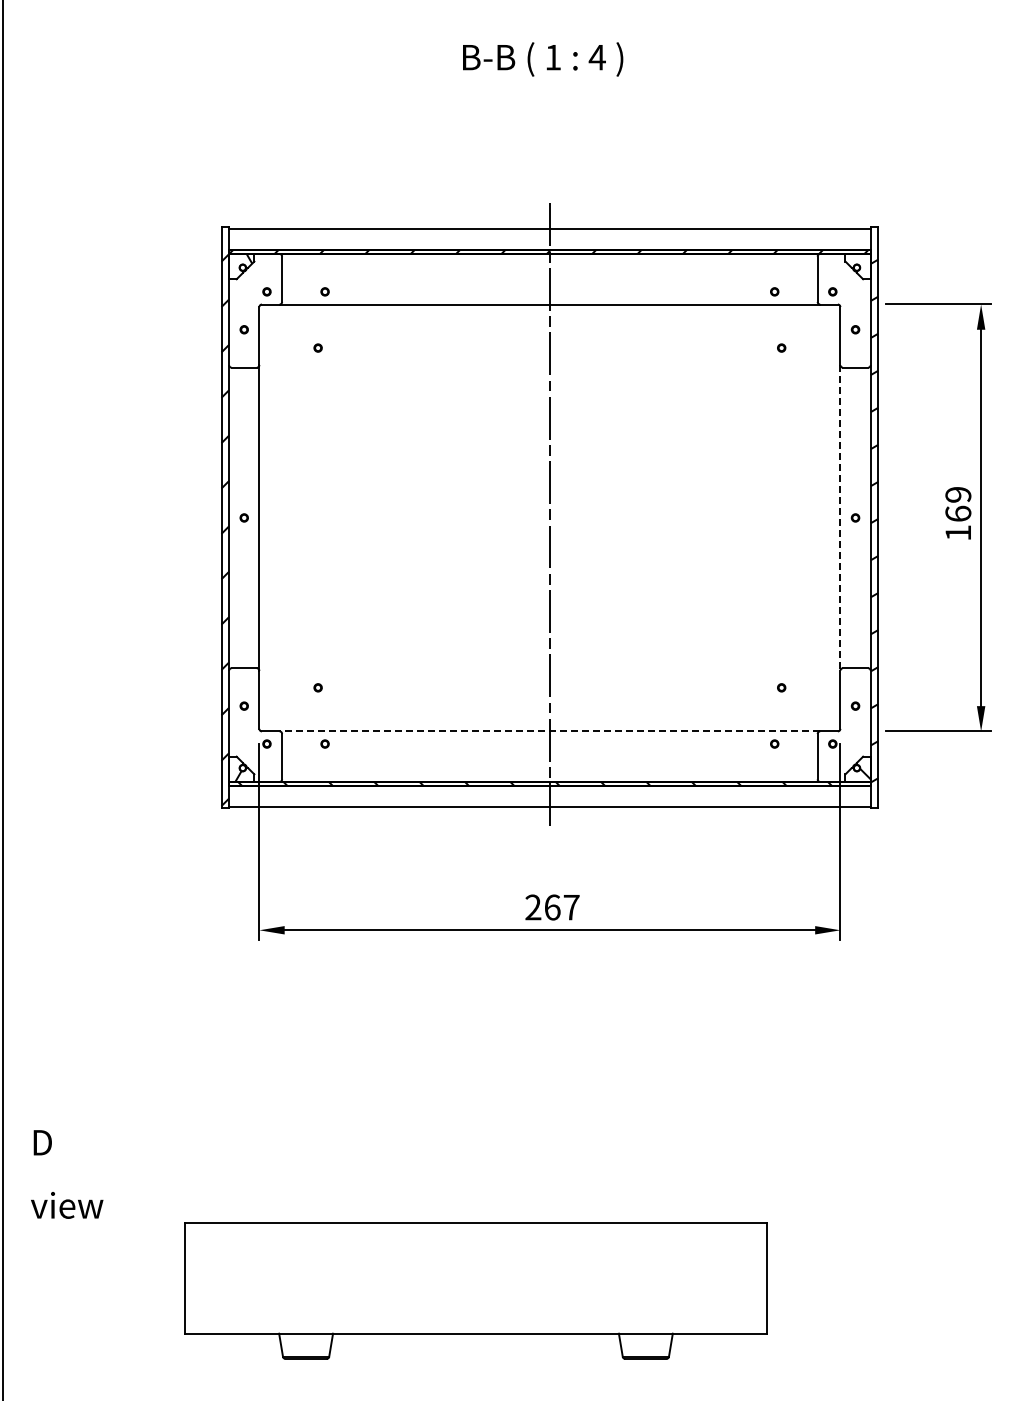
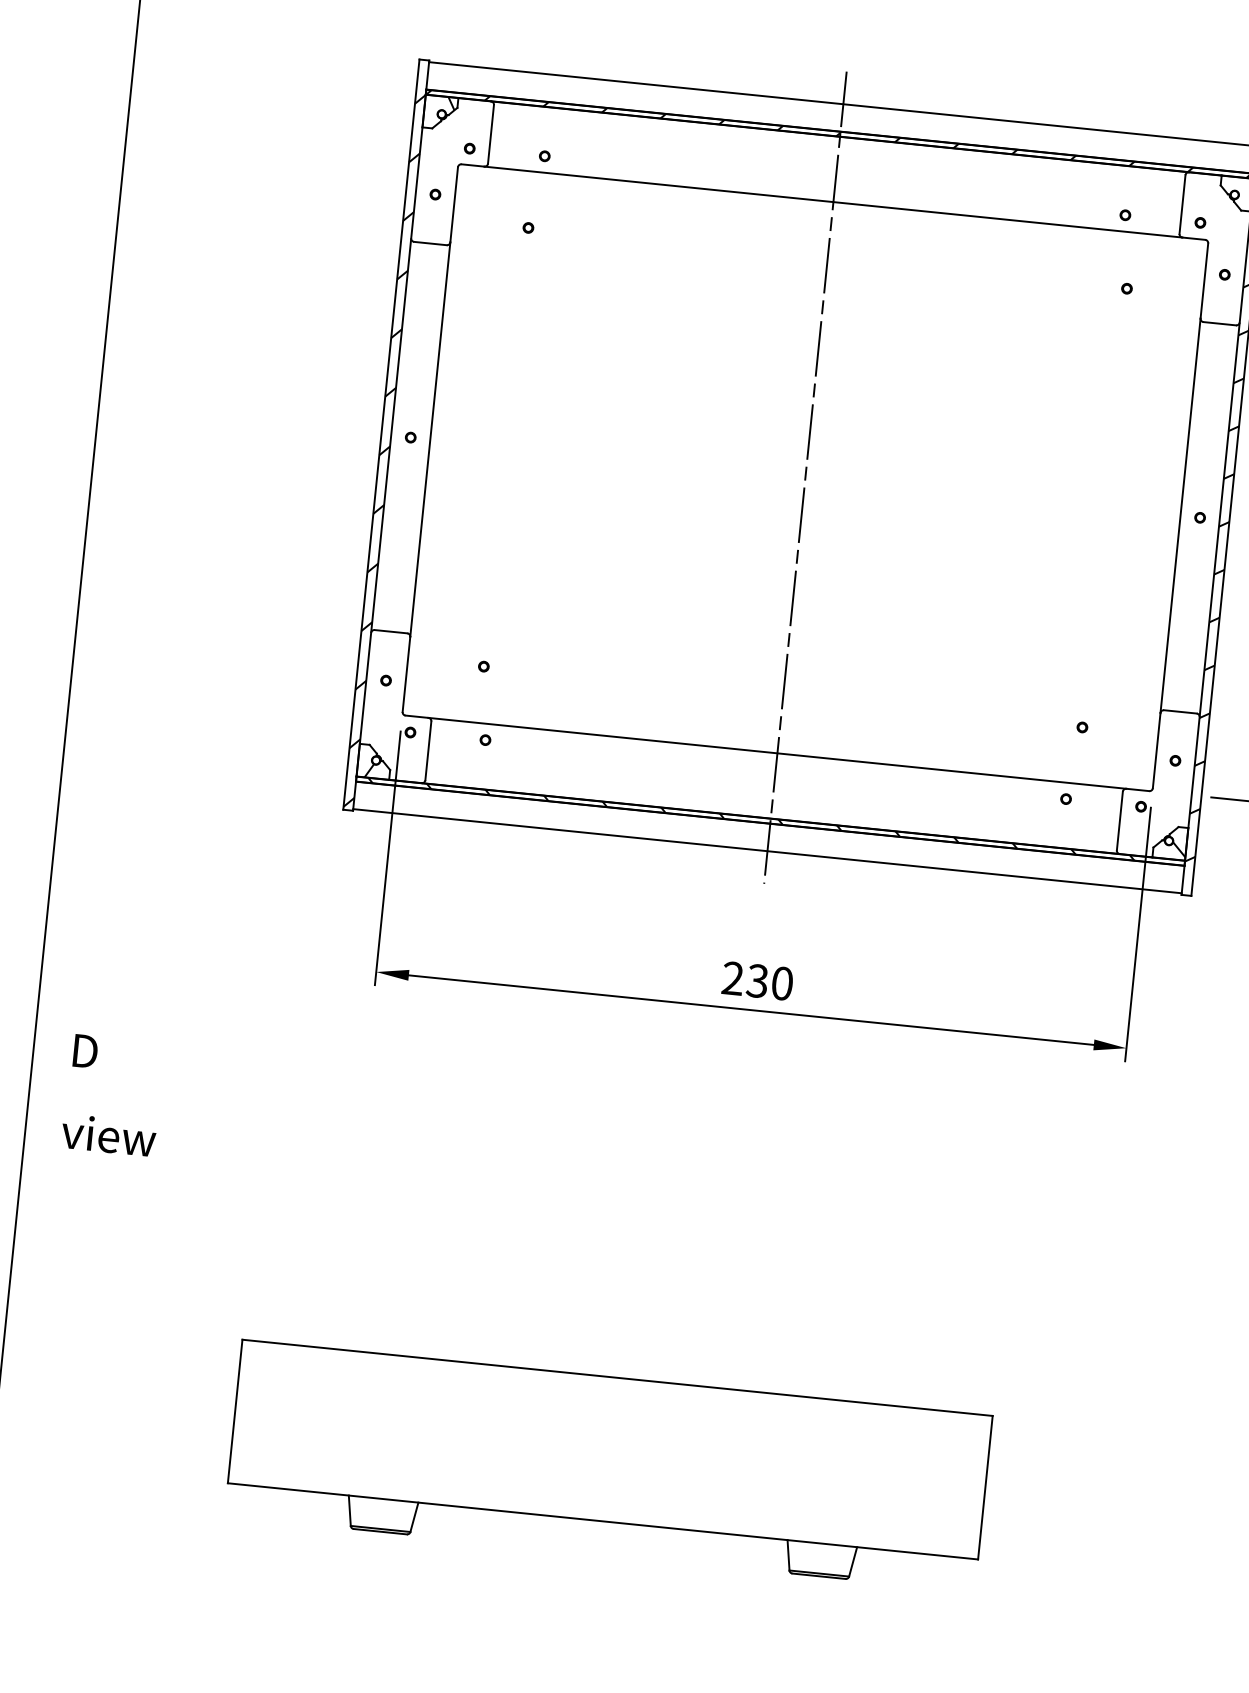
line: (840, 517) -> (1180, 515), dashed -> solid
line: (549, 731) -> (776, 753), dashed -> solid
text: (561, 907) -> (769, 982), 267 -> 230
text: (67, 1174) -> (113, 1095), moved

